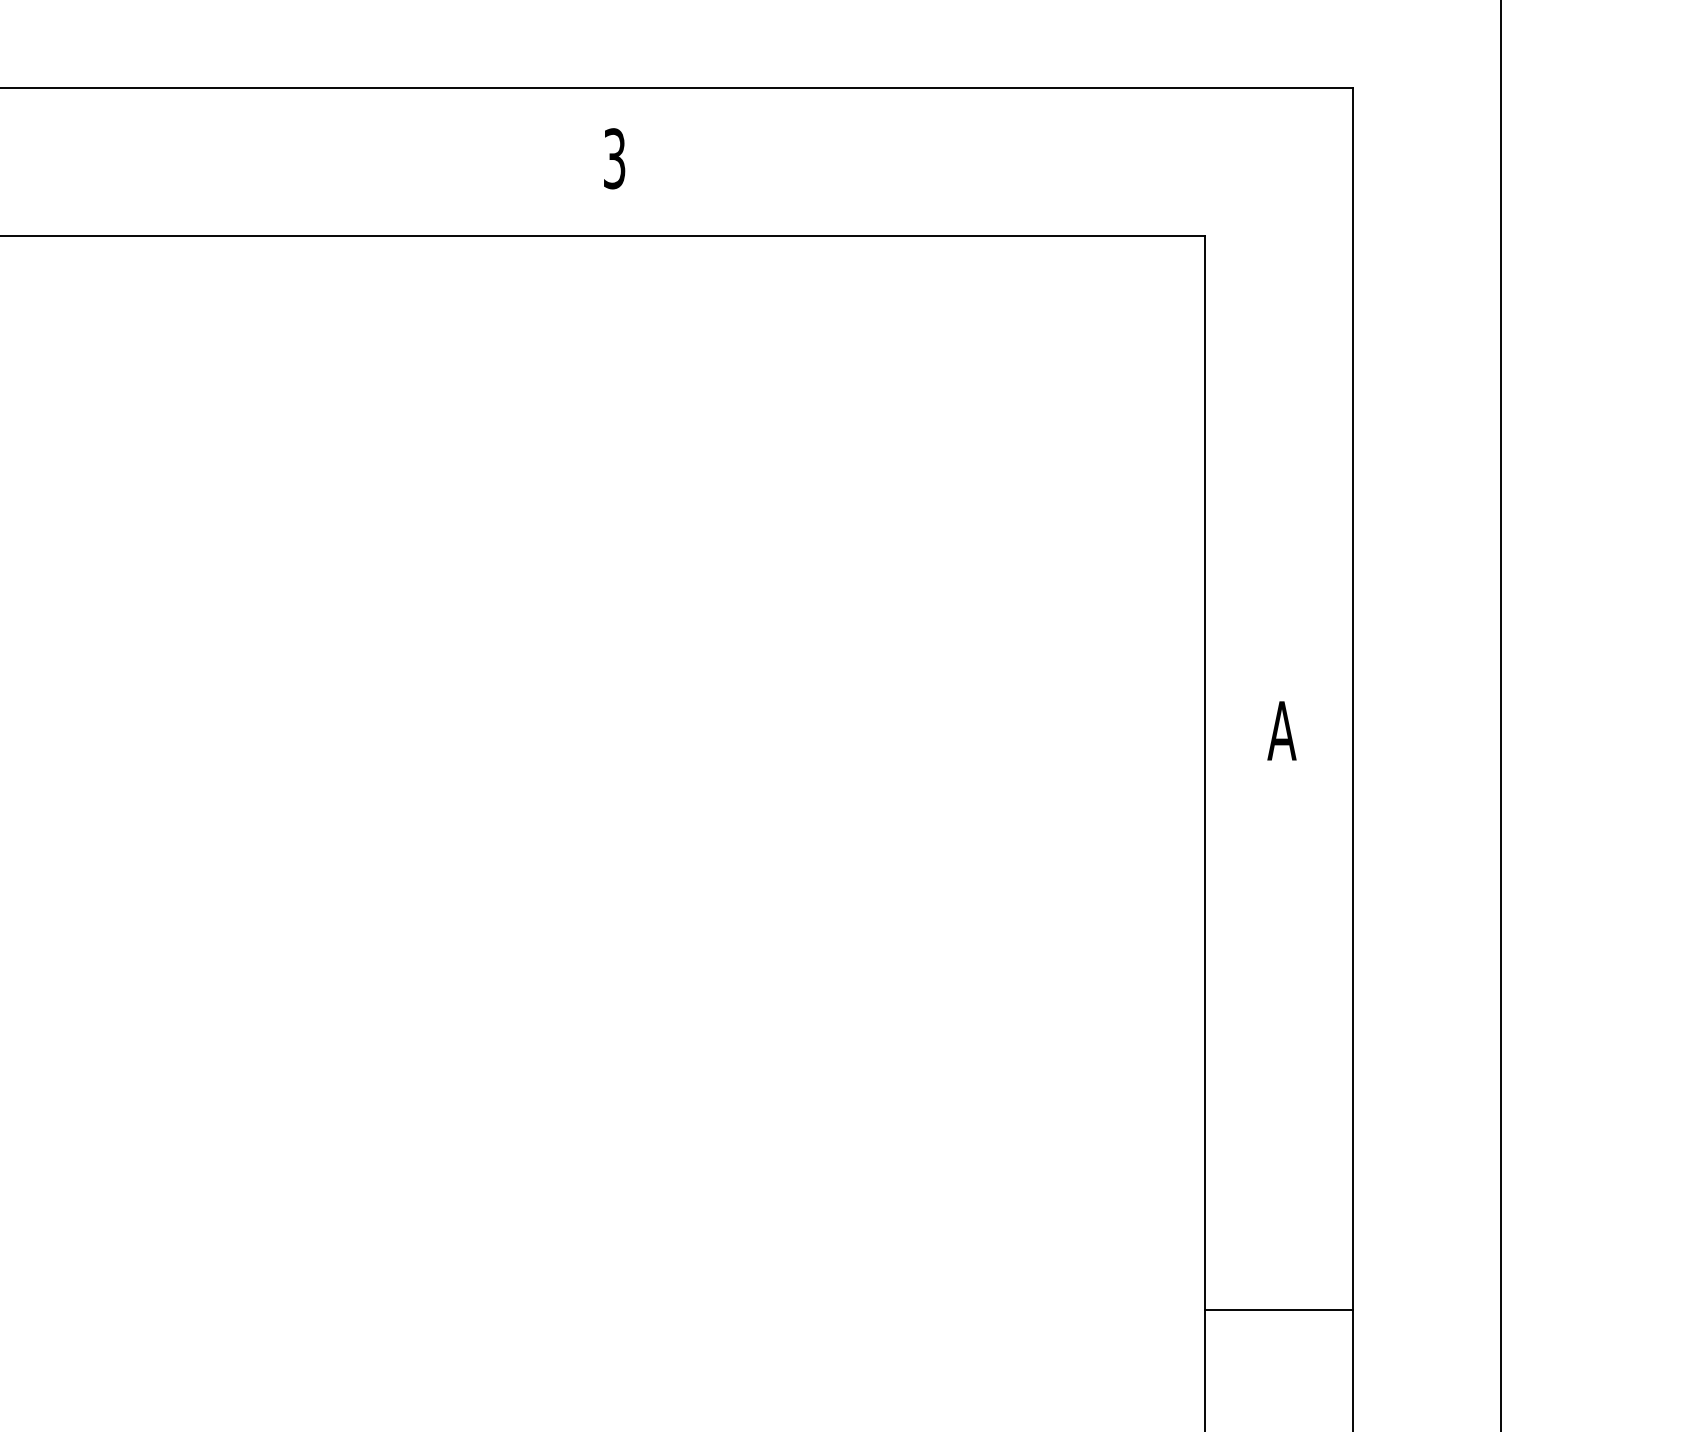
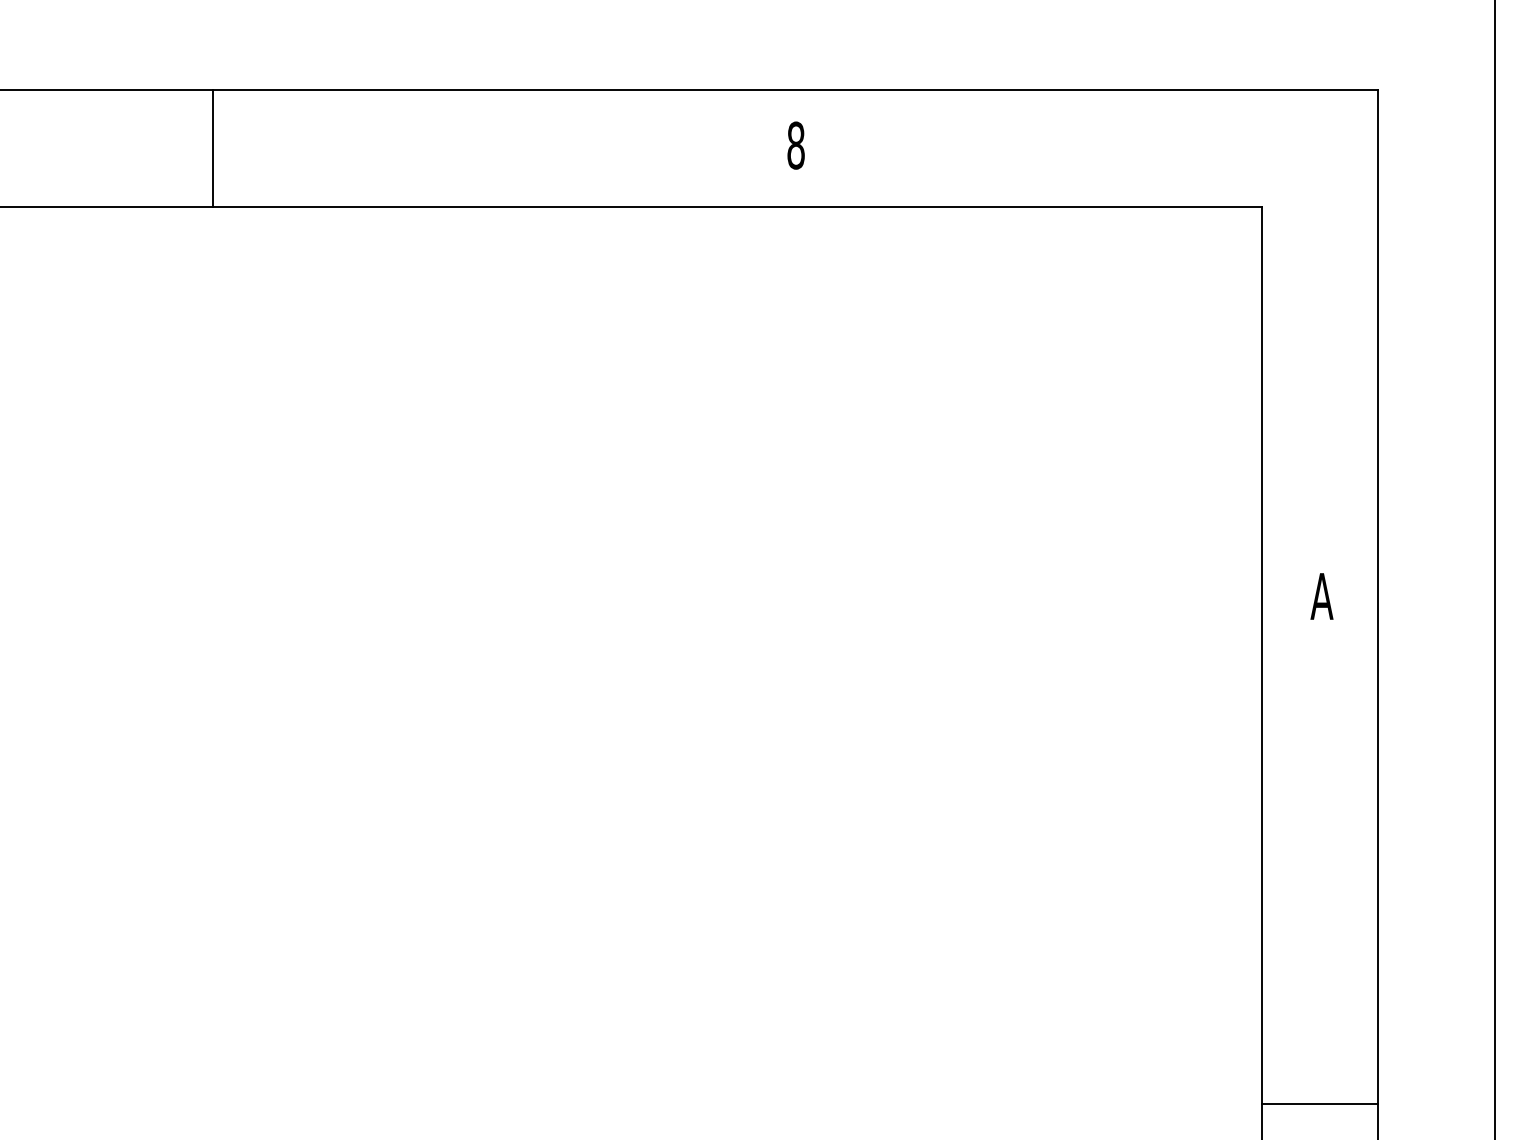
text: (613, 158) -> (795, 145), 3 -> 8
line: (1278, 1310) -> (1319, 1104), moved

